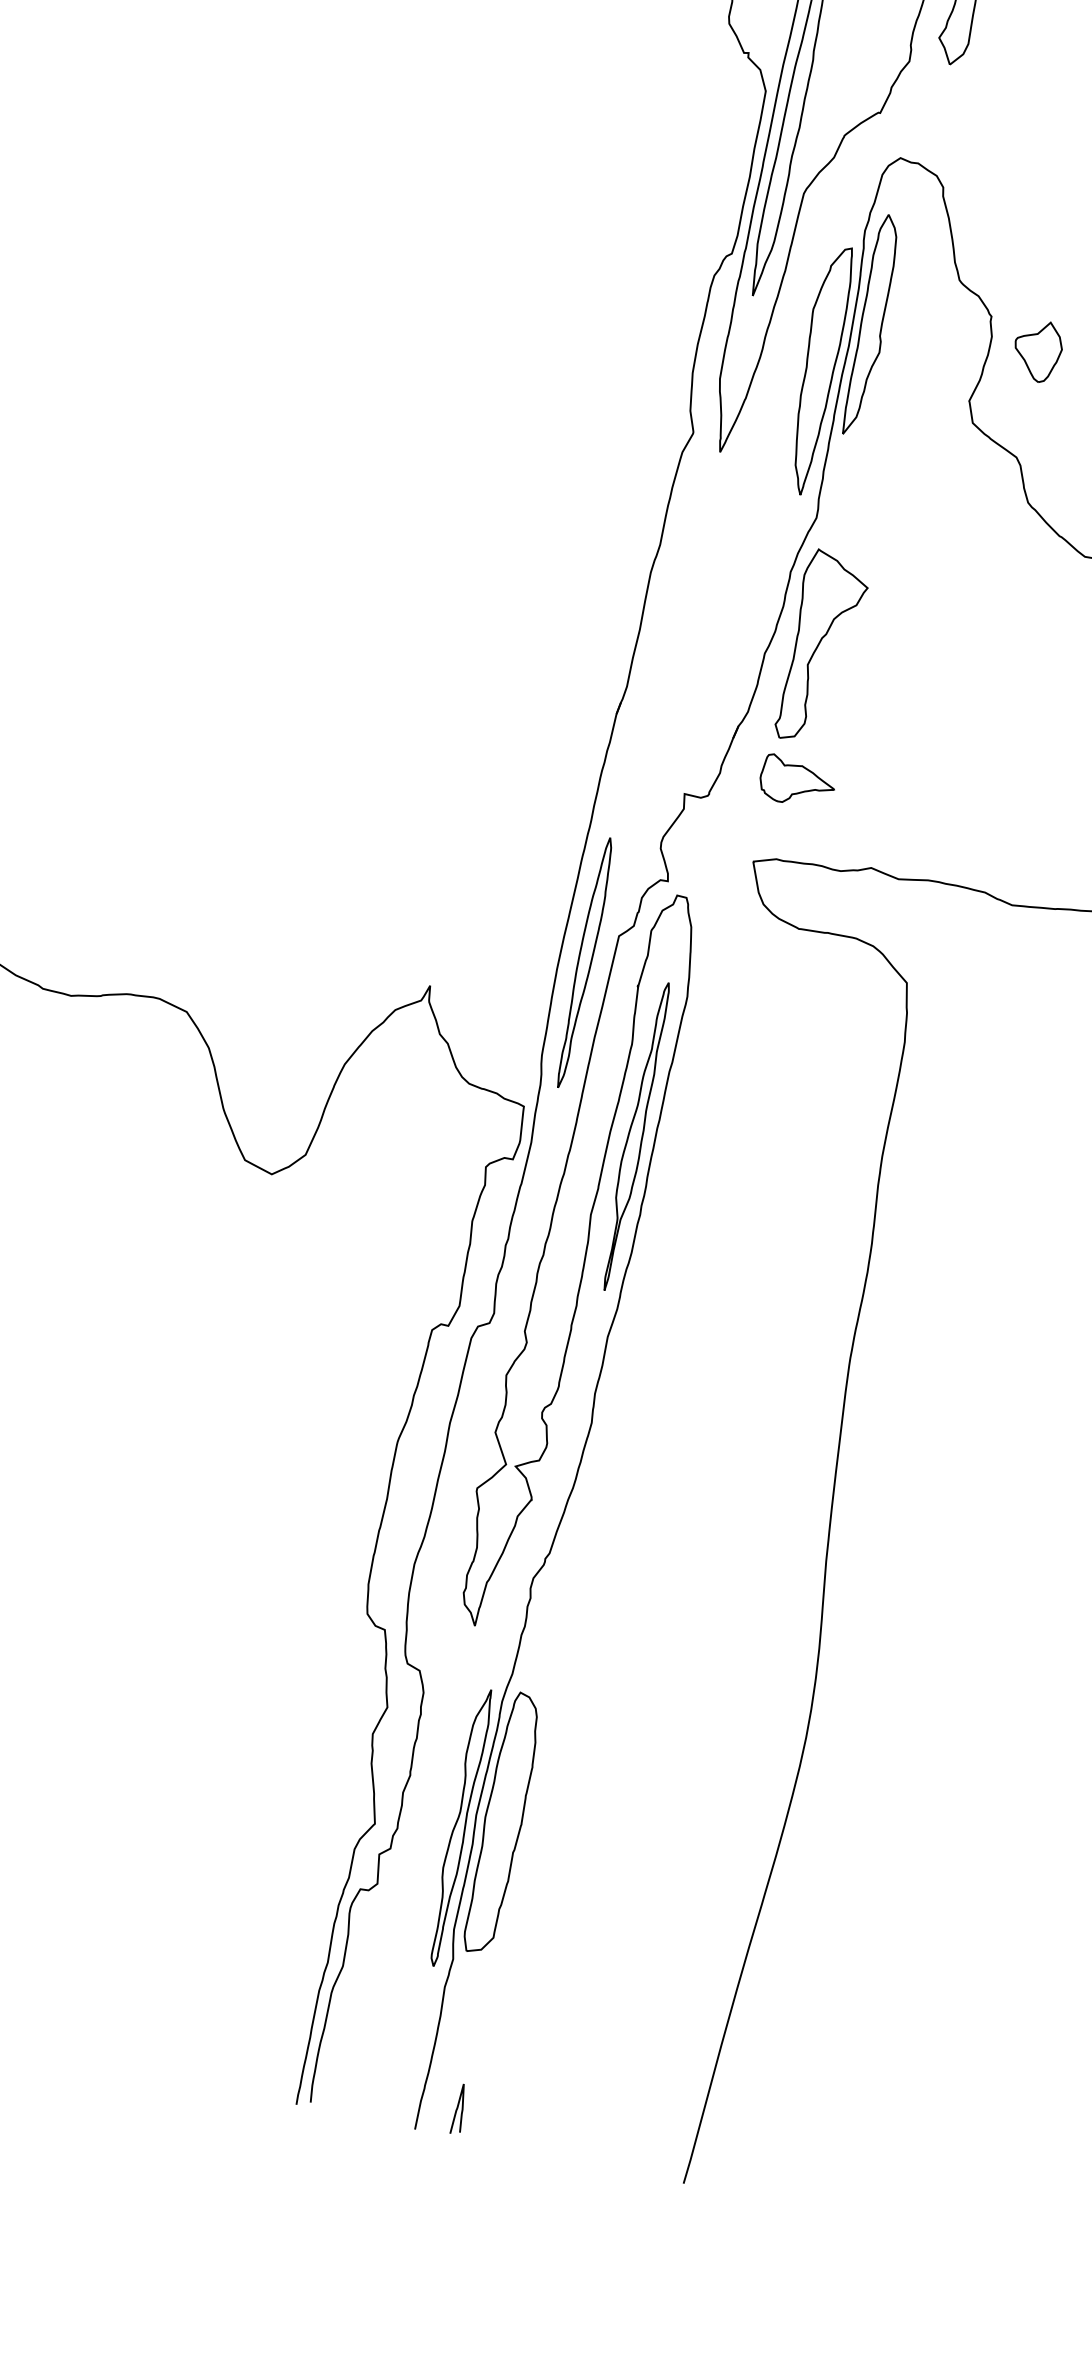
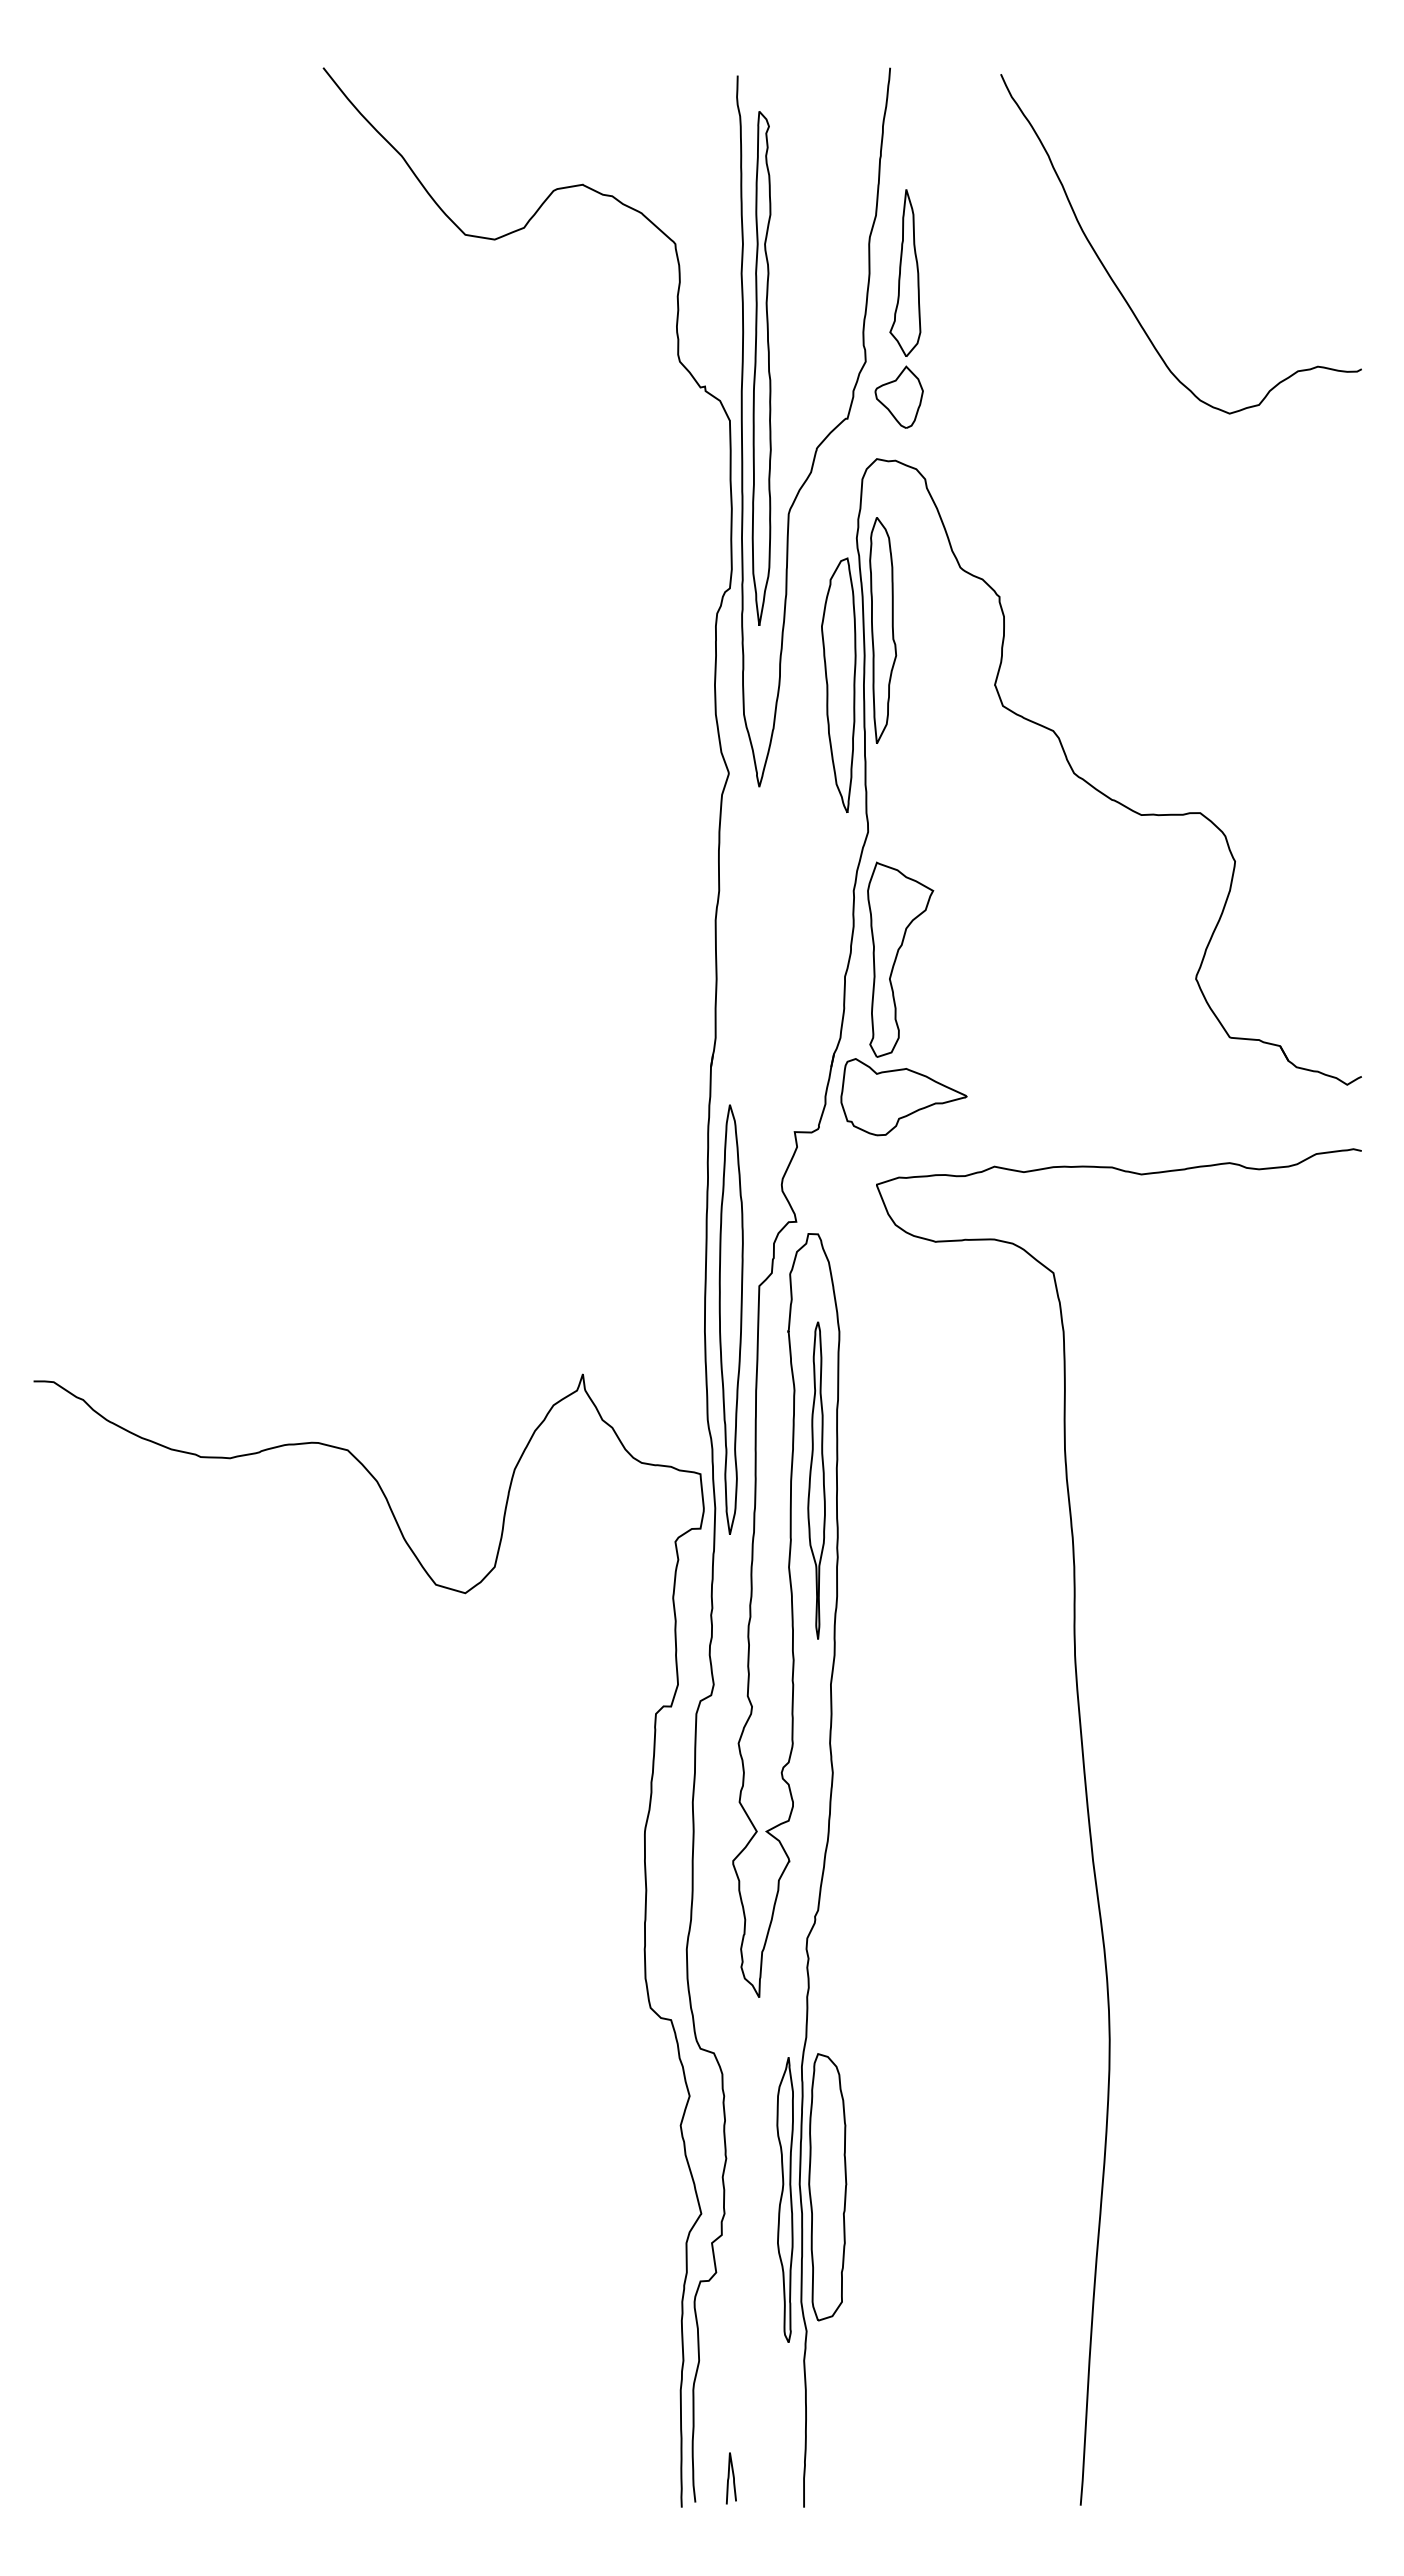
part: (1037, 349) -> (898, 396), moved
part: (797, 782) -> (903, 1097), size x1.67
part: (584, 962) -> (730, 1319), size x1.67
curve: (458, 2109) -> (729, 2478), moved

